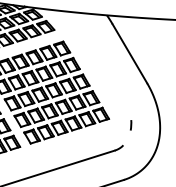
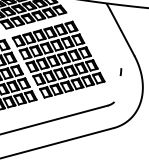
arc: (130, 124) -> (120, 71), moved

